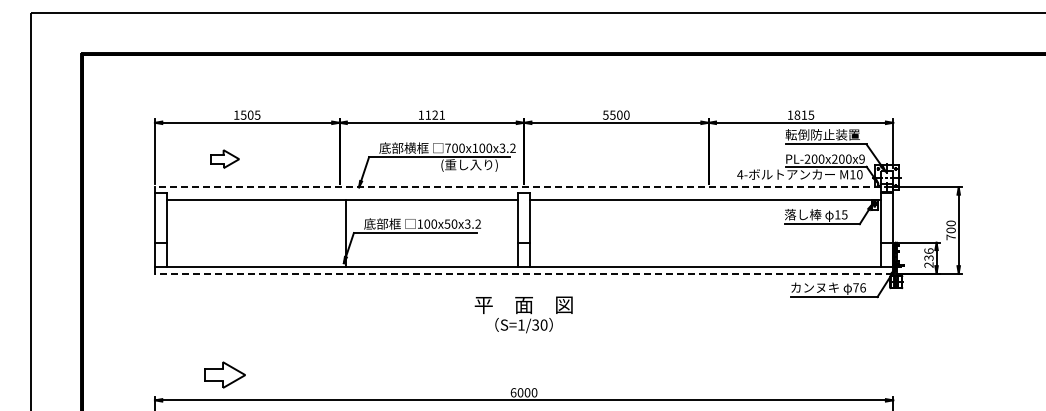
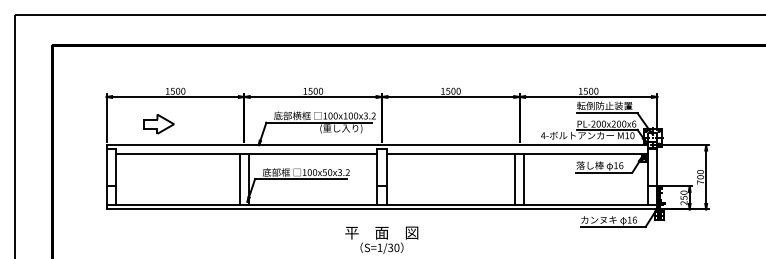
text: (257, 114) -> (183, 90), 1505 -> 1500
text: (435, 114) -> (315, 90), 1121 -> 1500
text: (605, 114) -> (442, 90), 5500 -> 1500
text: (804, 114) -> (591, 90), 1815 -> 1500
text: (447, 147) -> (324, 115), 700x100x3.2 -> 100x100x3.2
part: (224, 158) -> (158, 123), size x1.43
text: (861, 158) -> (633, 123), PL-200x200x9 -> PL-200x200x6
line: (517, 187) -> (377, 145), dashed -> solid
text: (844, 214) -> (621, 165), 15 -> 16
line: (333, 233) -> (239, 179), added
line: (702, 233) -> (515, 179), added
line: (714, 233) -> (524, 179), added
text: (928, 254) -> (683, 195), 236 -> 250
line: (523, 273) -> (381, 209), dashed -> solid
text: (855, 287) -> (629, 219), 76 -> 16

